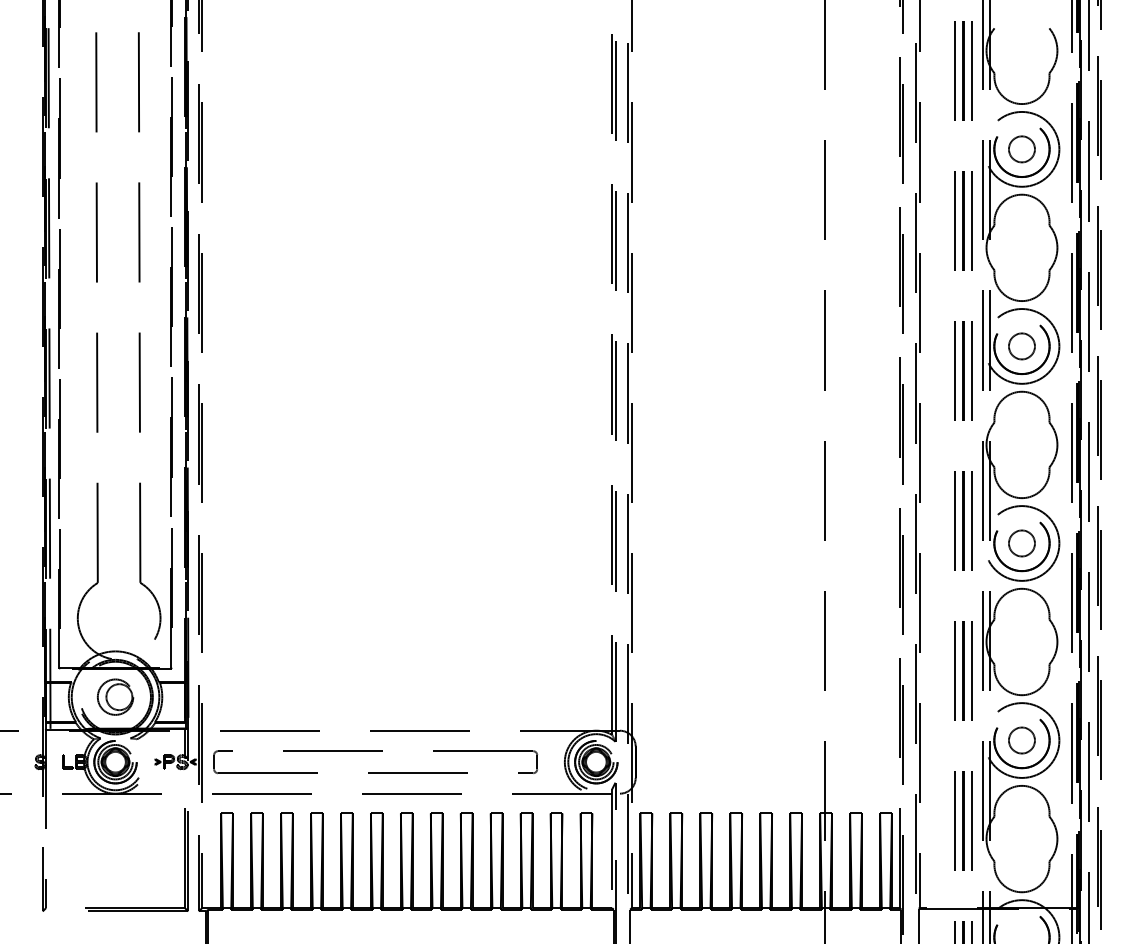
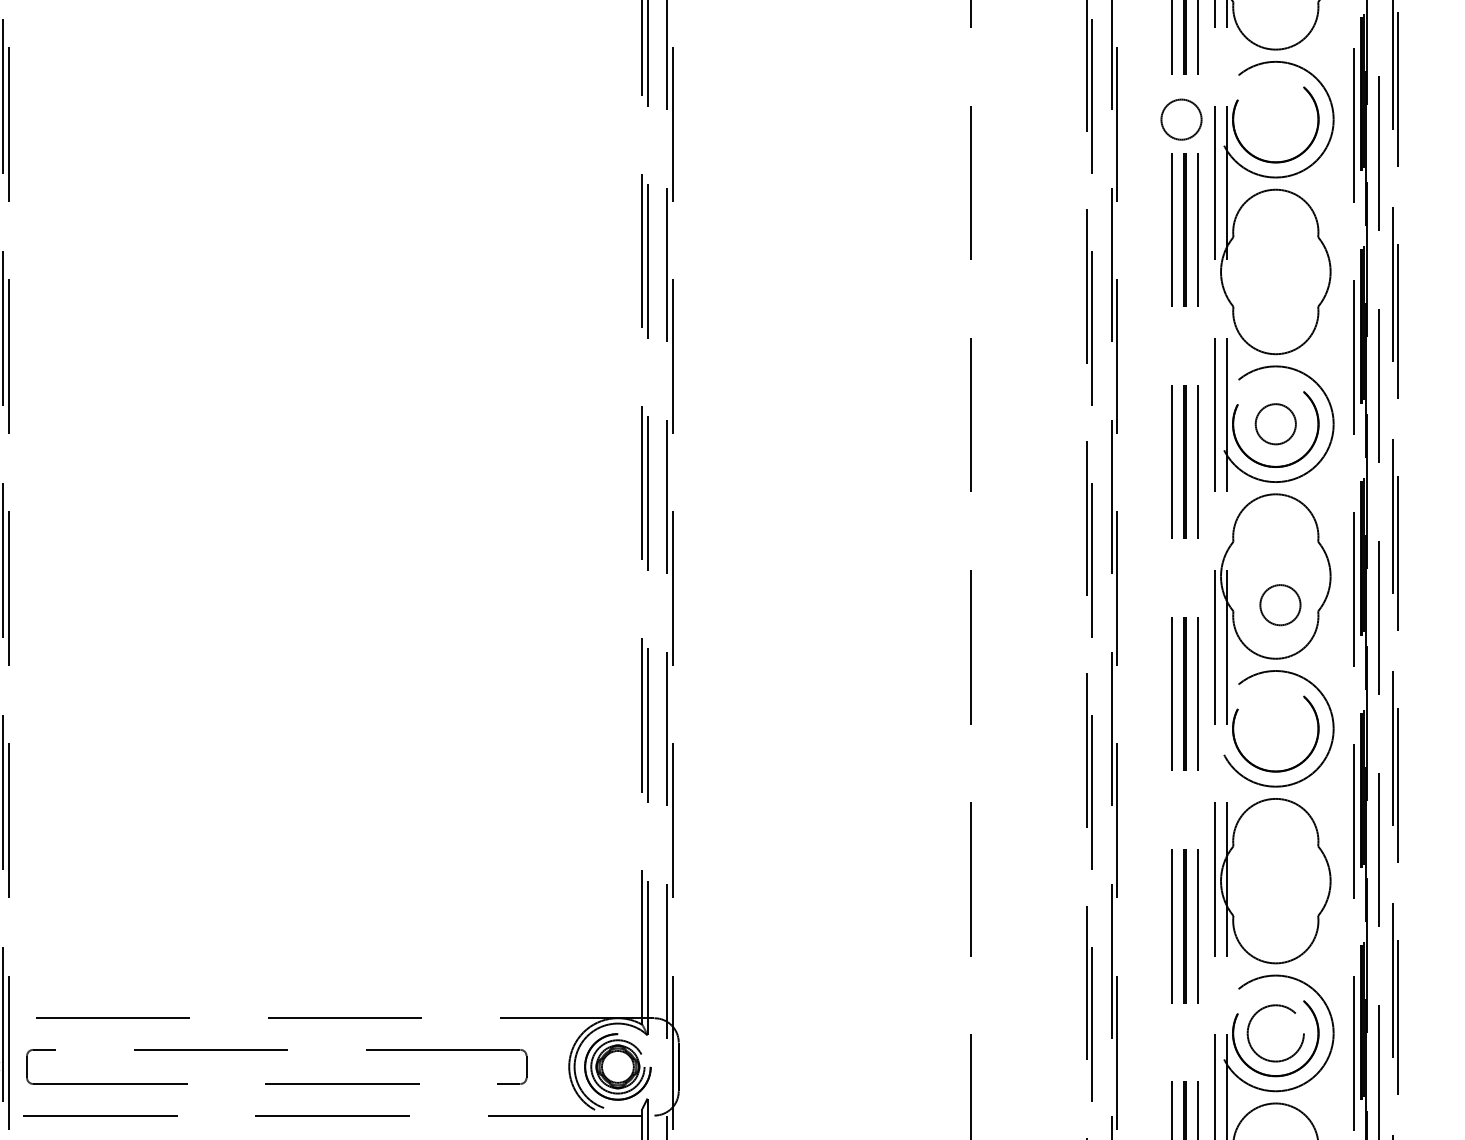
circle: (1021, 149) -> (1180, 119), moved
circle: (1021, 543) -> (1279, 605), moved
circle: (1021, 740) -> (1275, 1033), size x1.4

